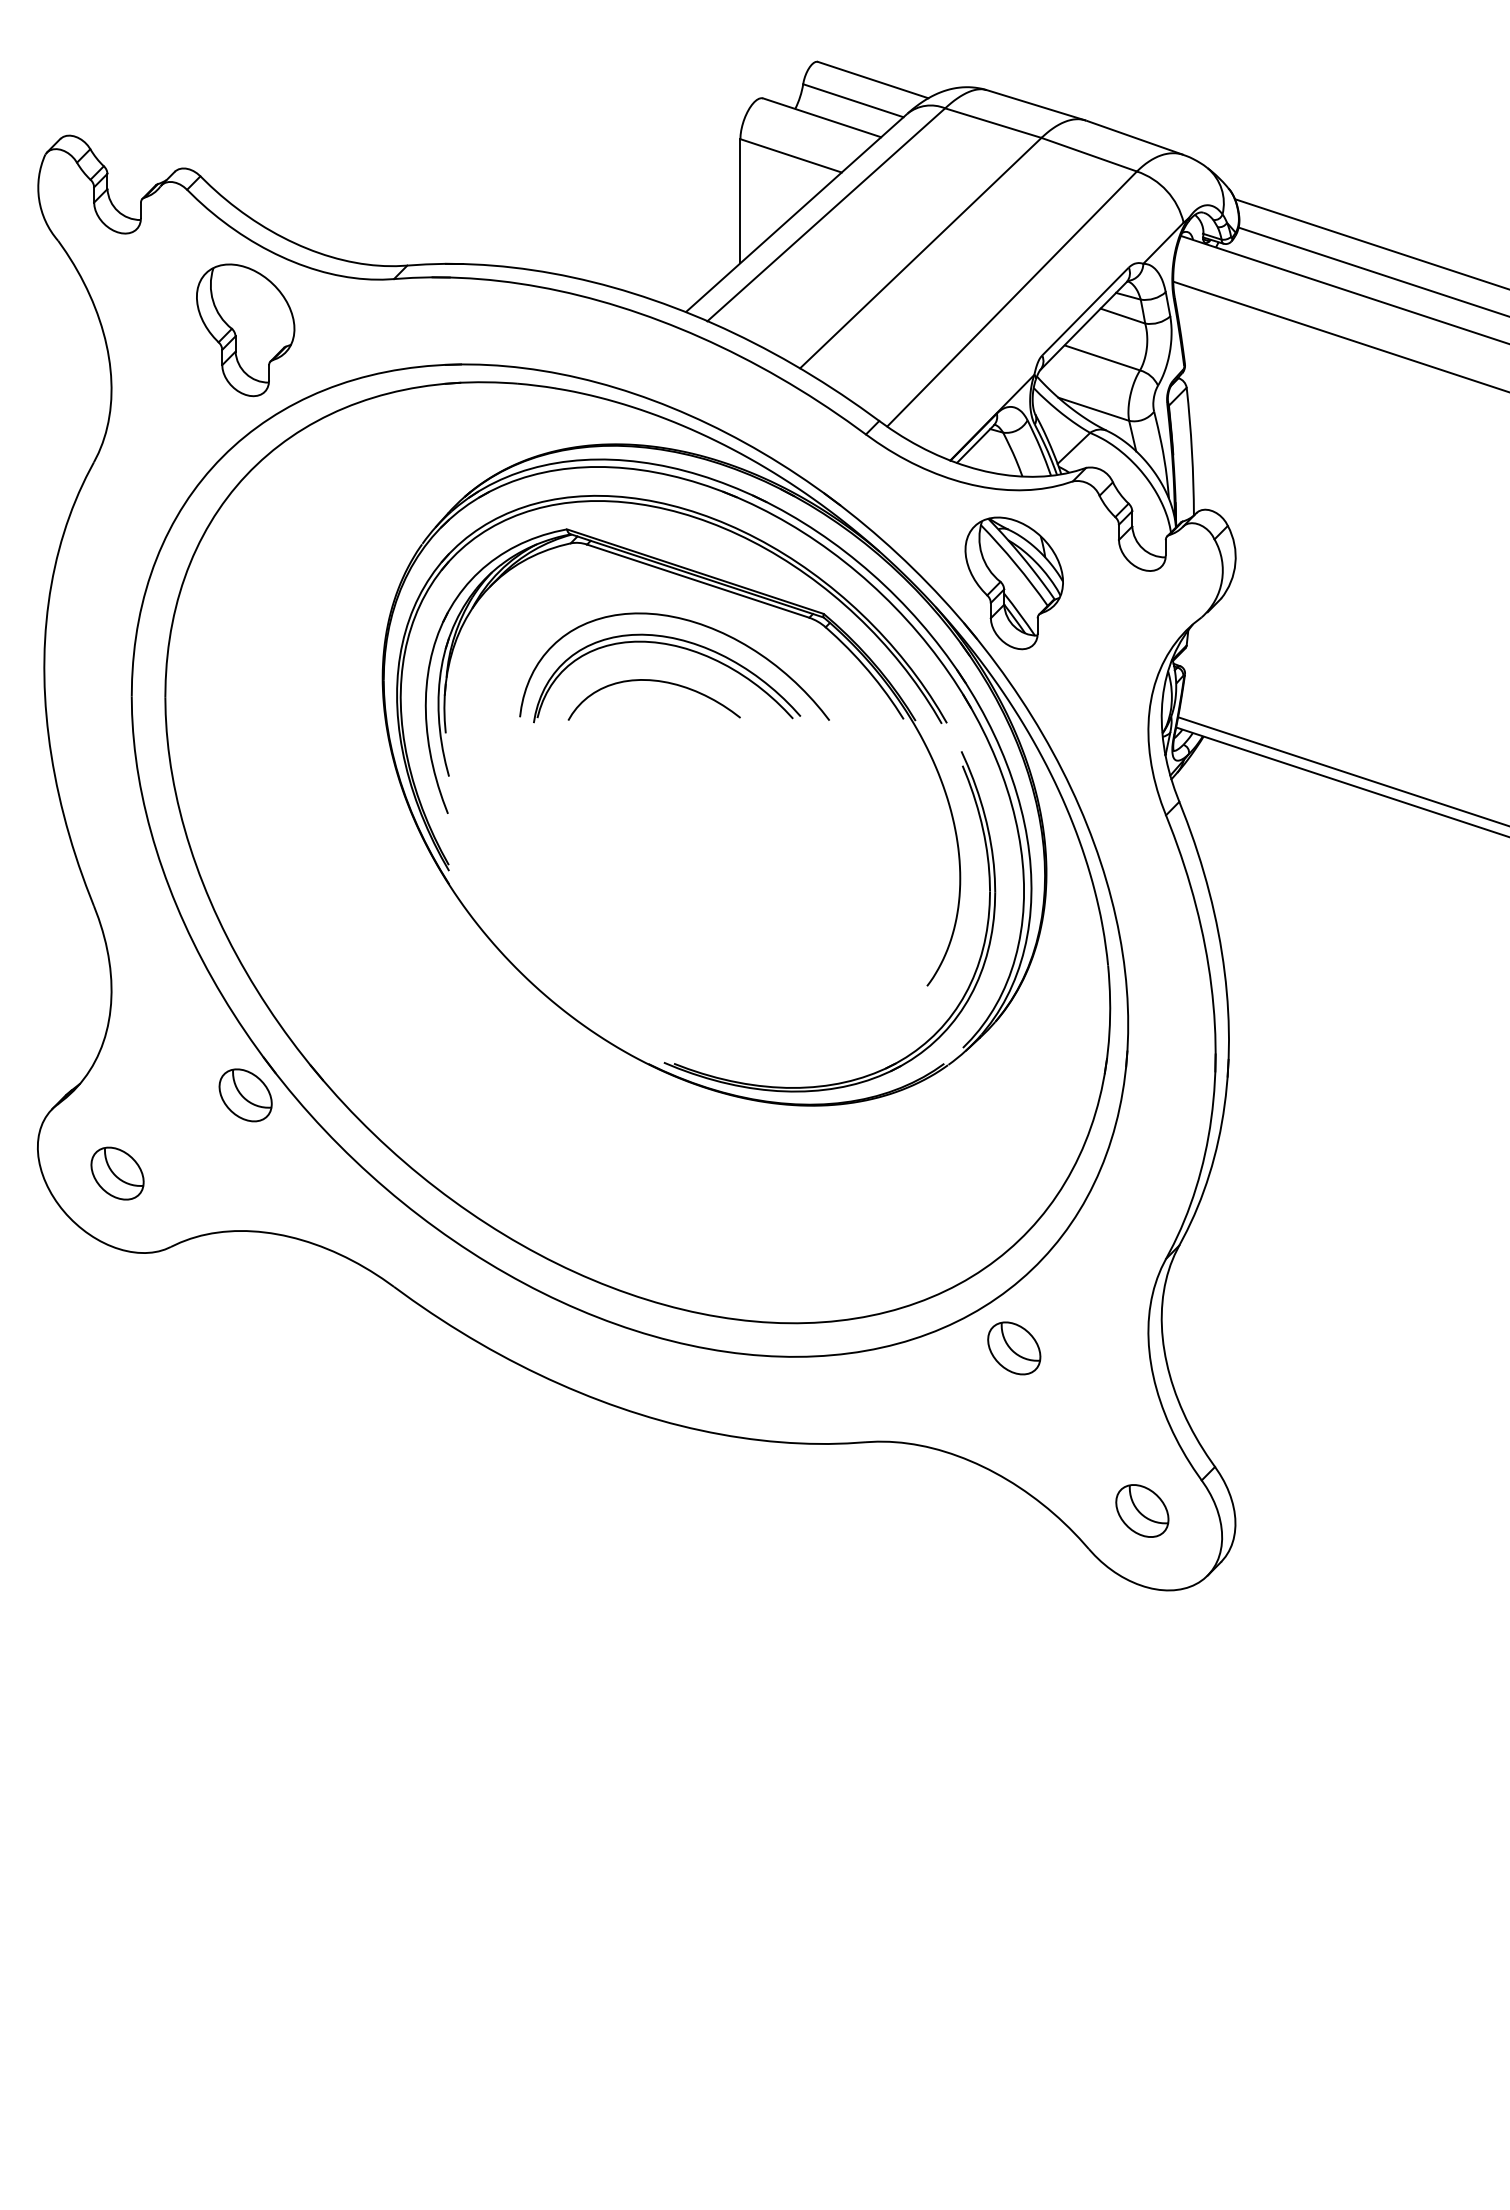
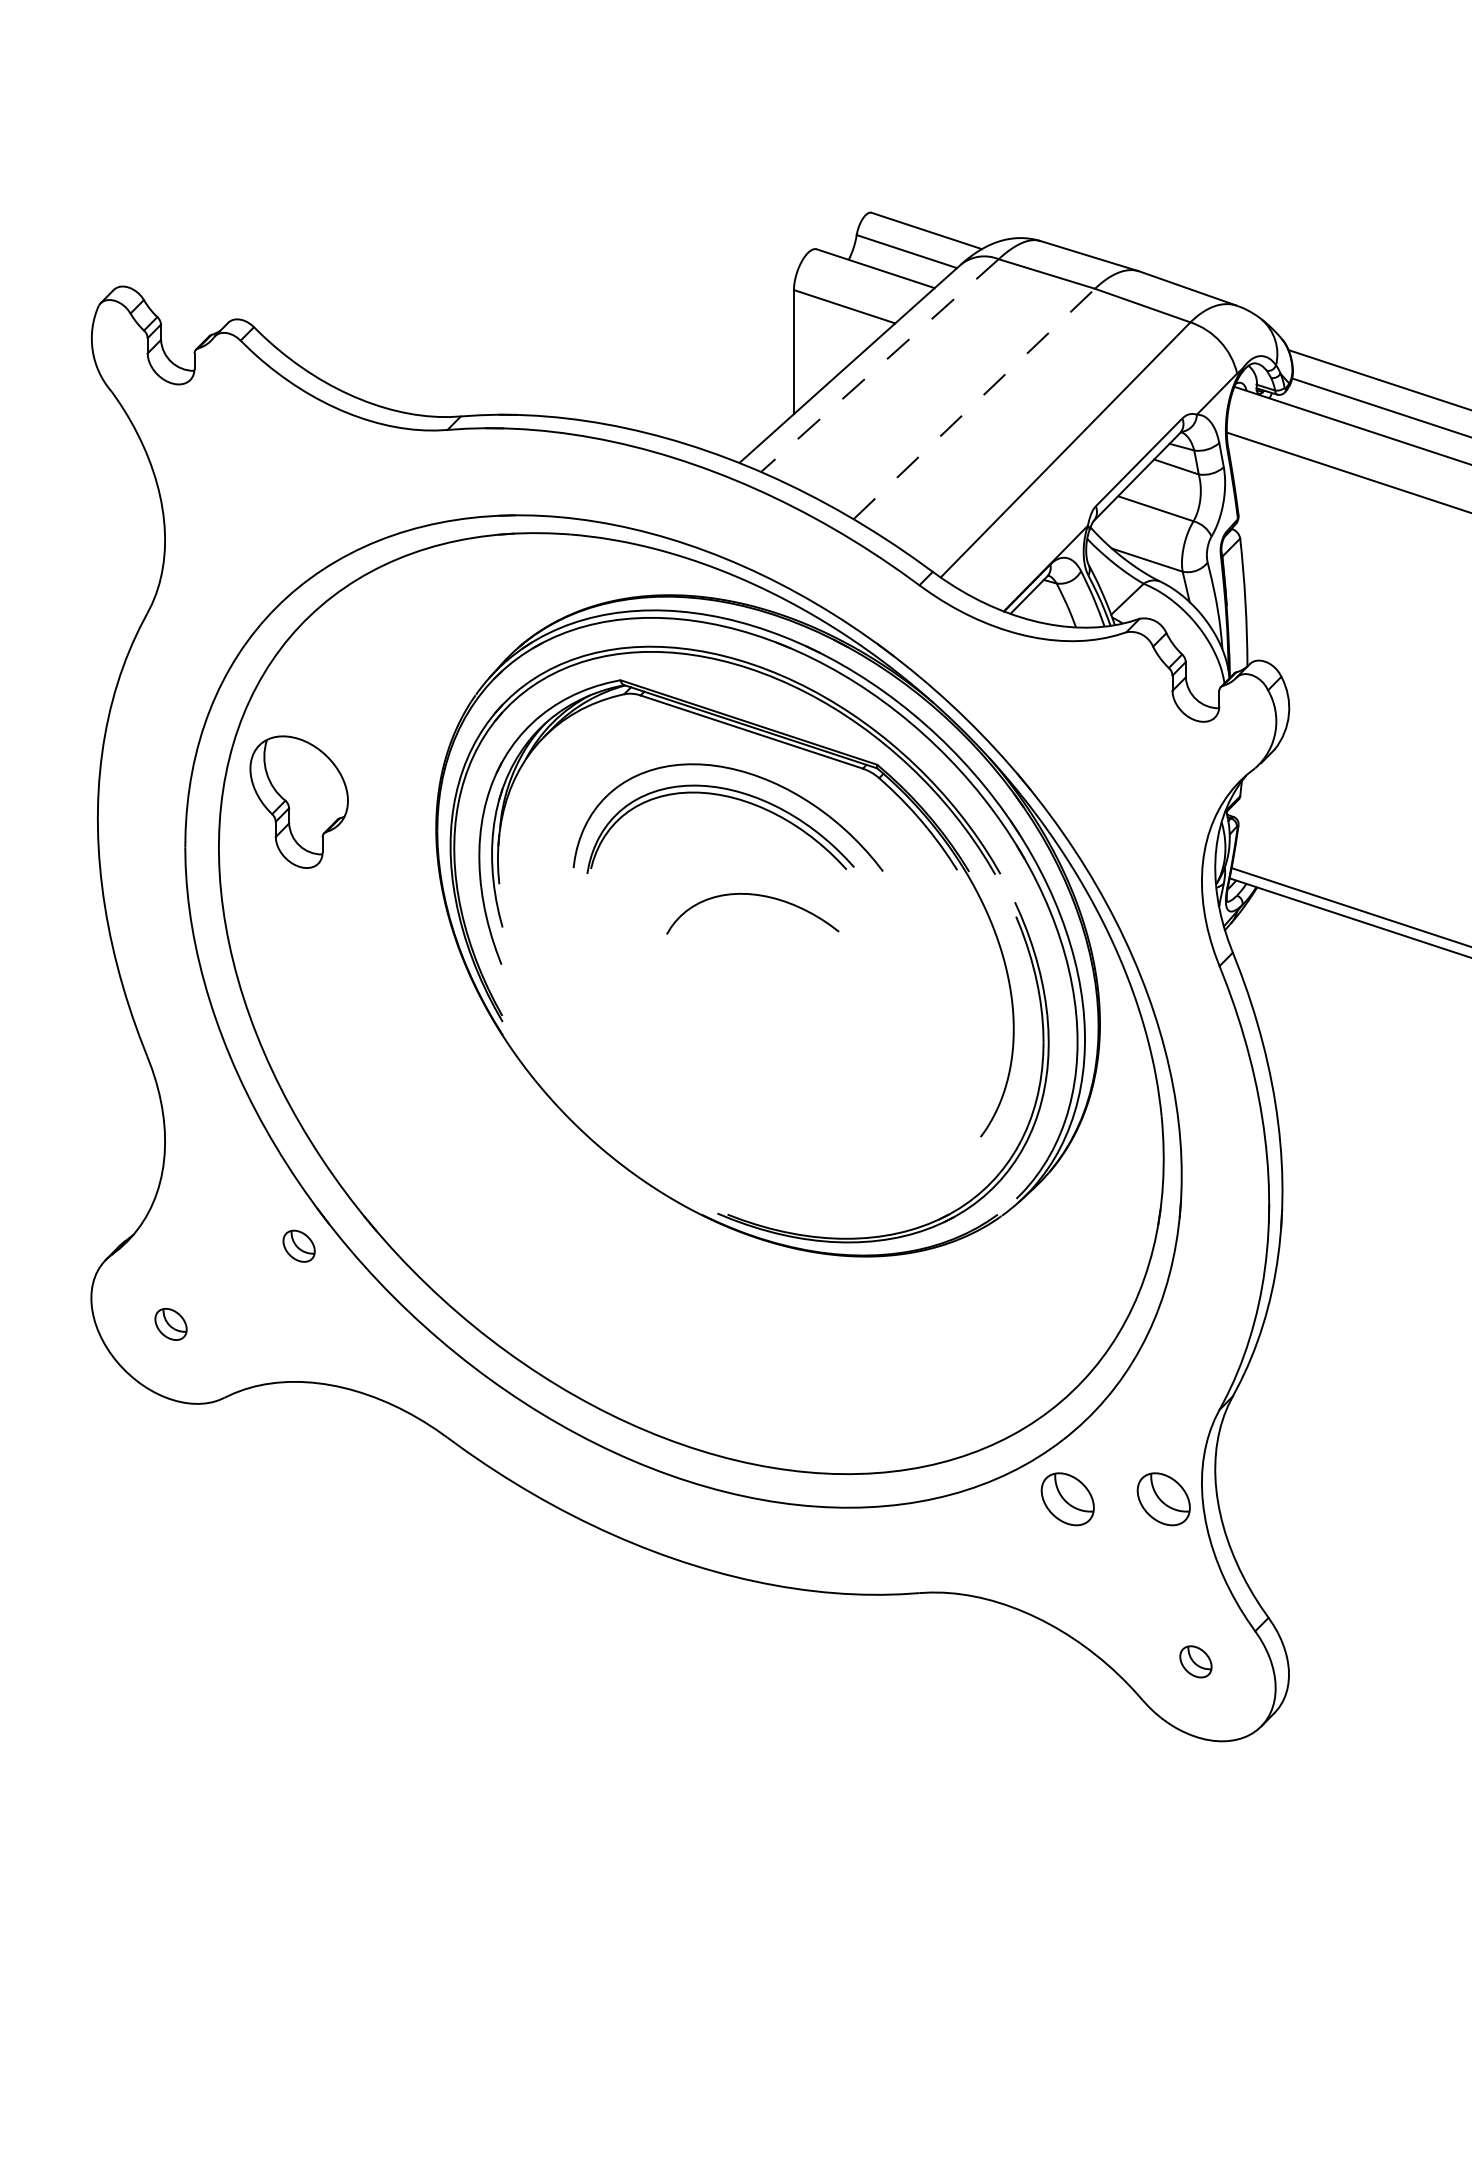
line: (826, 214) -> (880, 365), solid -> dashed
line: (920, 253) -> (974, 404), solid -> dashed
part: (245, 330) -> (299, 802), moved
part: (1013, 583) -> (1067, 734), removed
curve: (653, 681) -> (752, 895), moved
part: (245, 1095) -> (299, 1246), size x0.6
part: (117, 1173) -> (171, 1324), size x0.6
part: (1110, 1348) -> (1164, 1499), added
part: (1142, 1510) -> (1196, 1661), size x0.6

